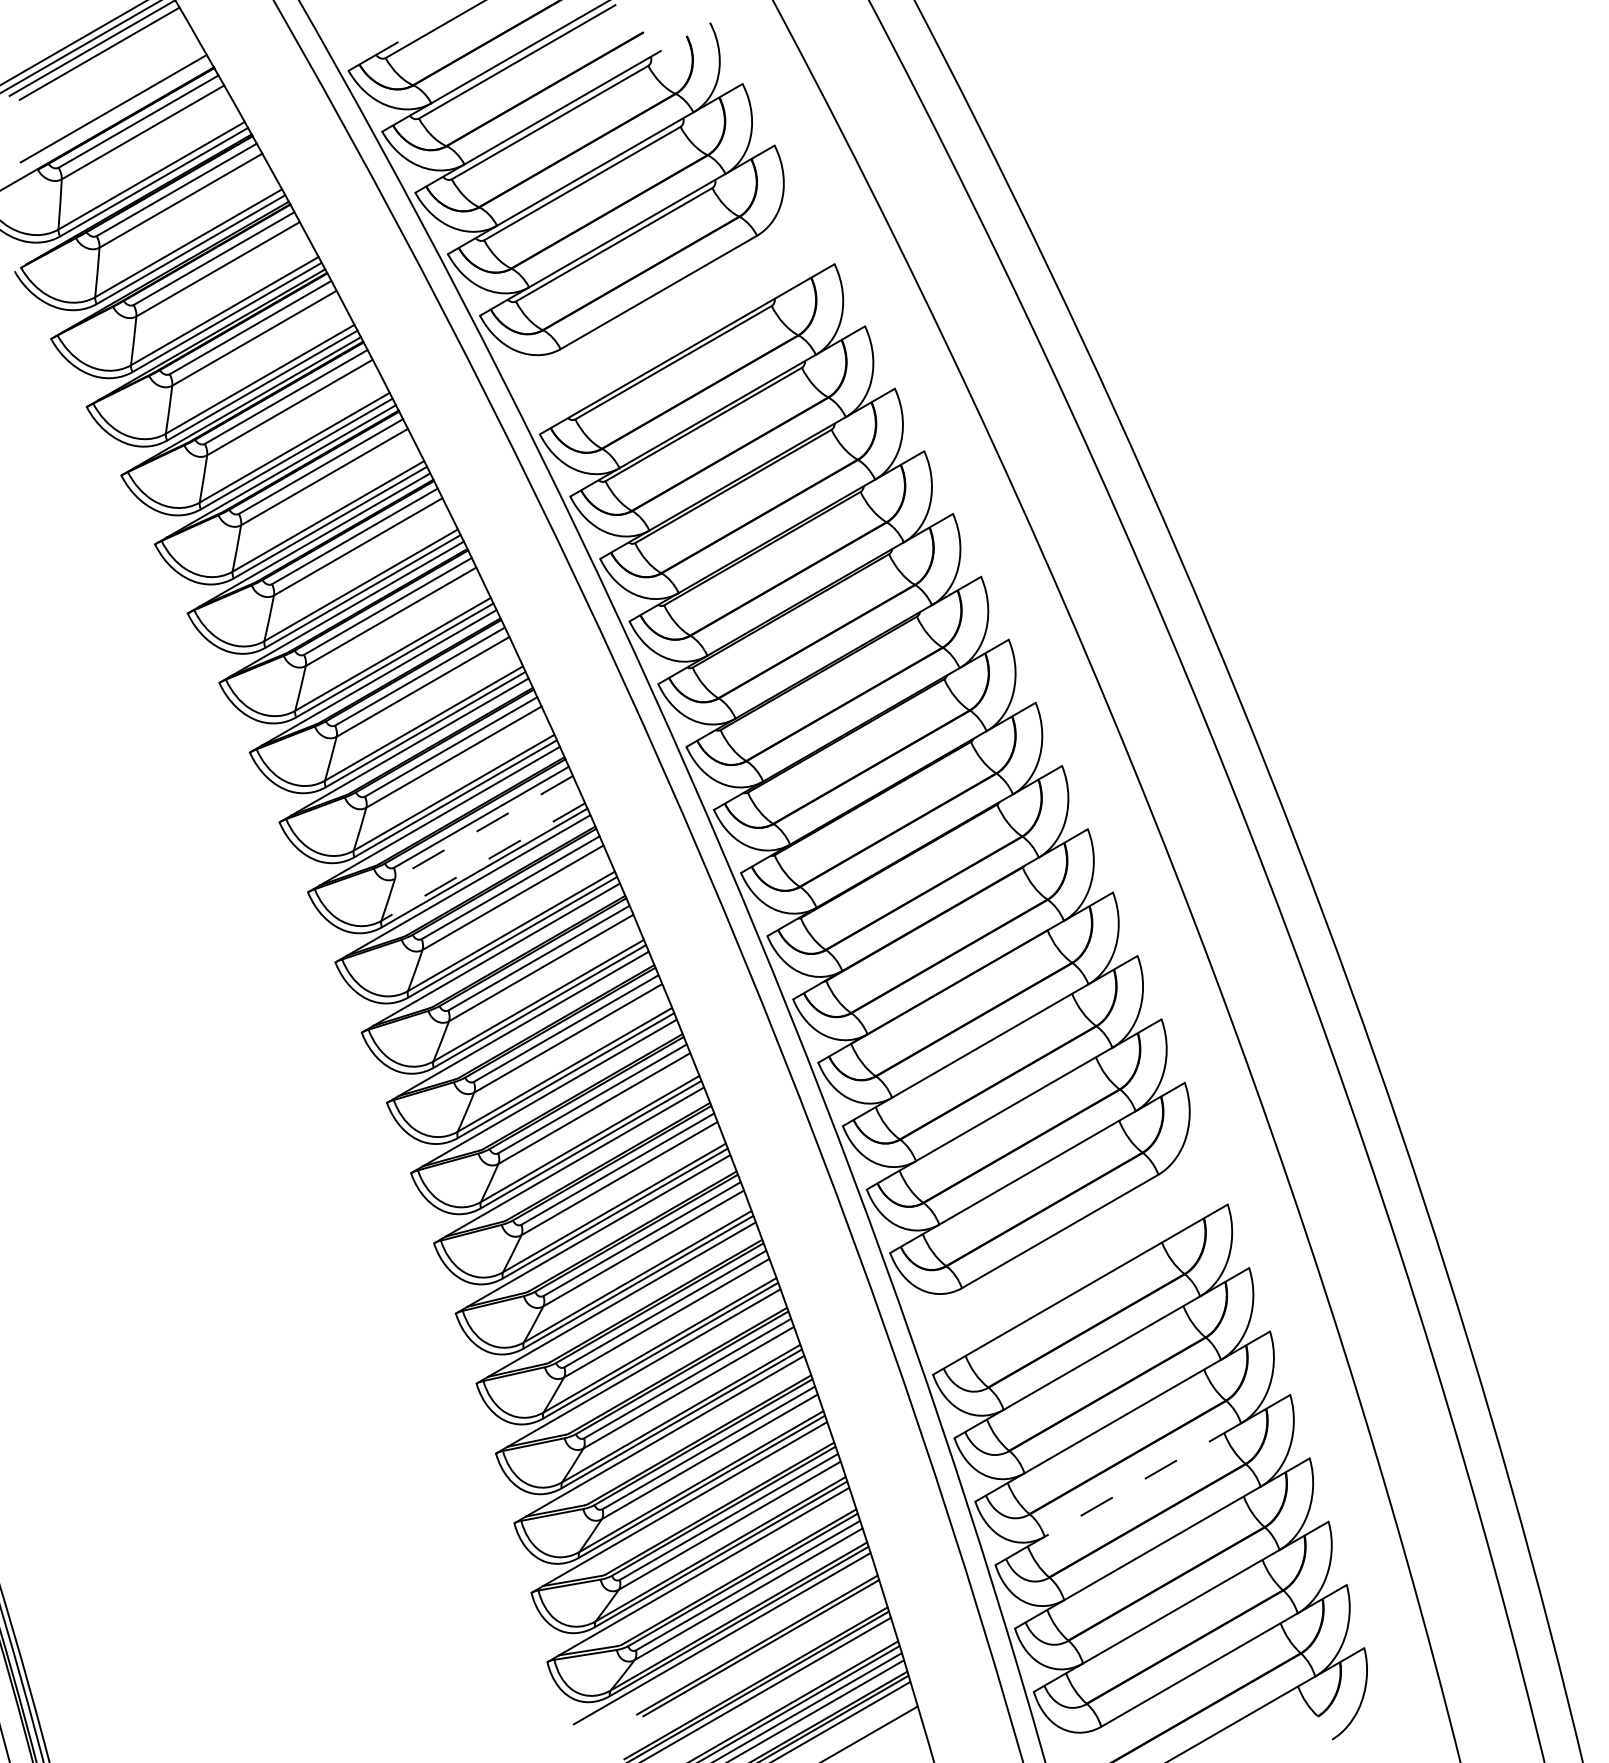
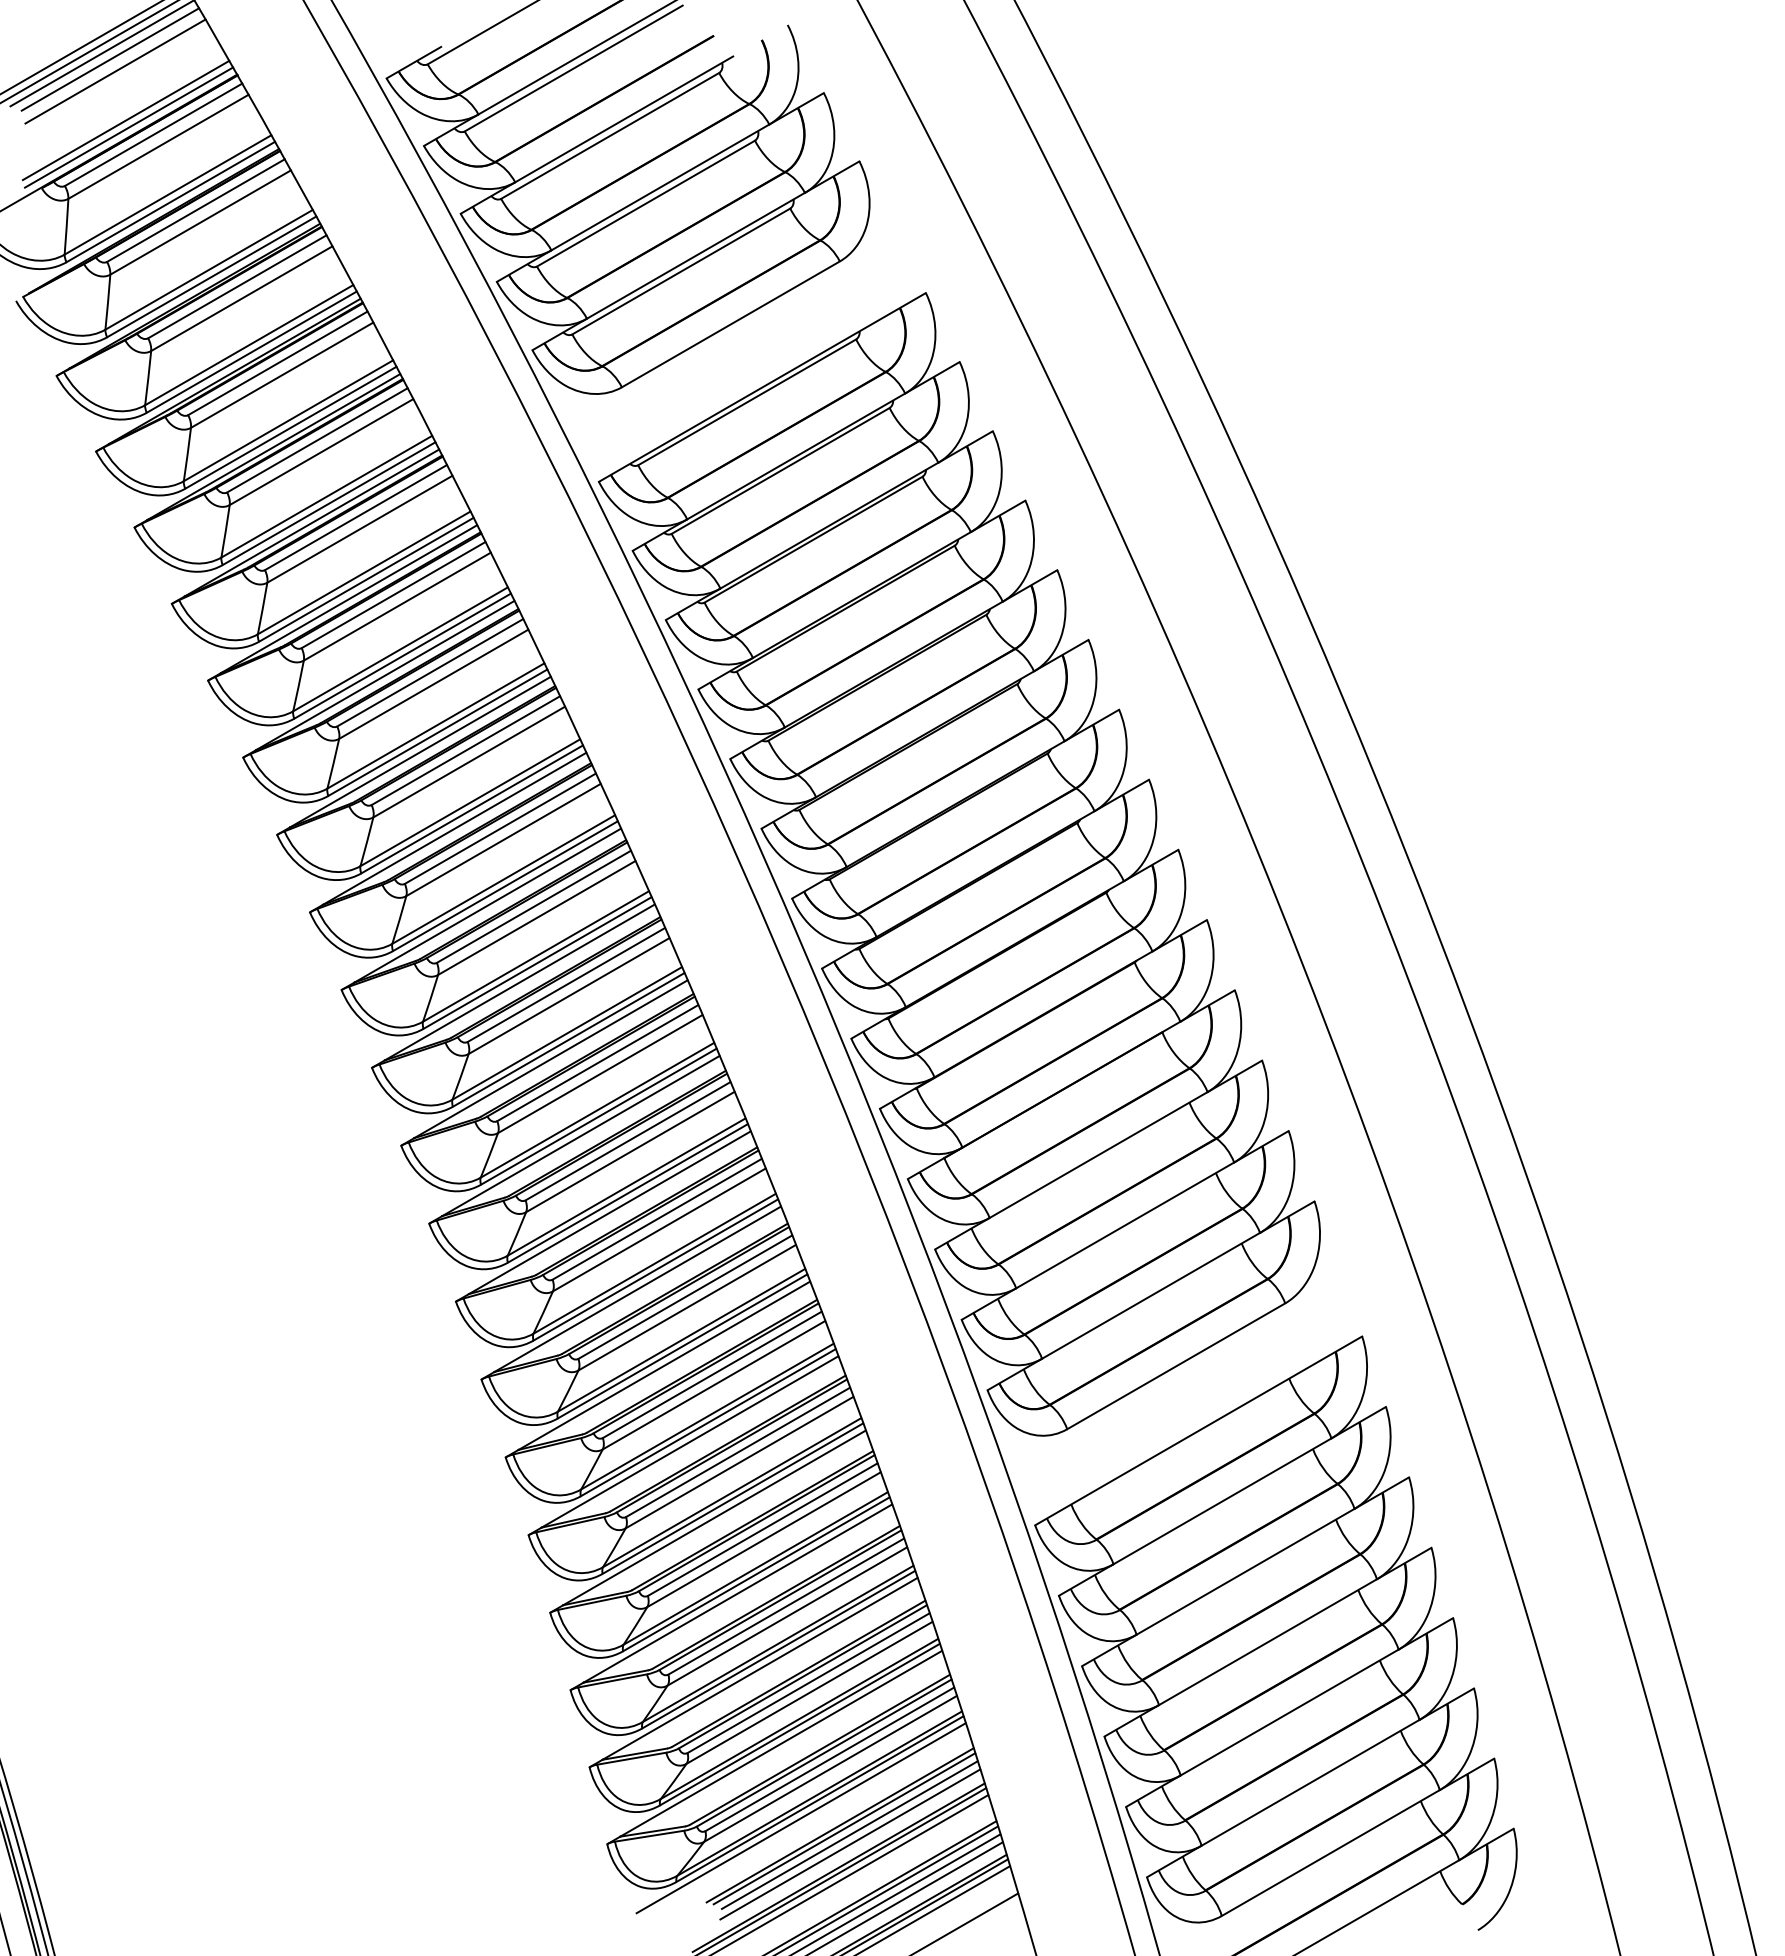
line: (104, 64) -> (115, 71), added
line: (115, 115) -> (128, 127), added
line: (483, 827) -> (536, 918), dashed -> solid
line: (482, 862) -> (535, 956), dashed -> solid
line: (1142, 1480) -> (1267, 1642), dashed -> solid
line: (765, 1653) -> (849, 1834), added
line: (766, 1662) -> (850, 1844), added

